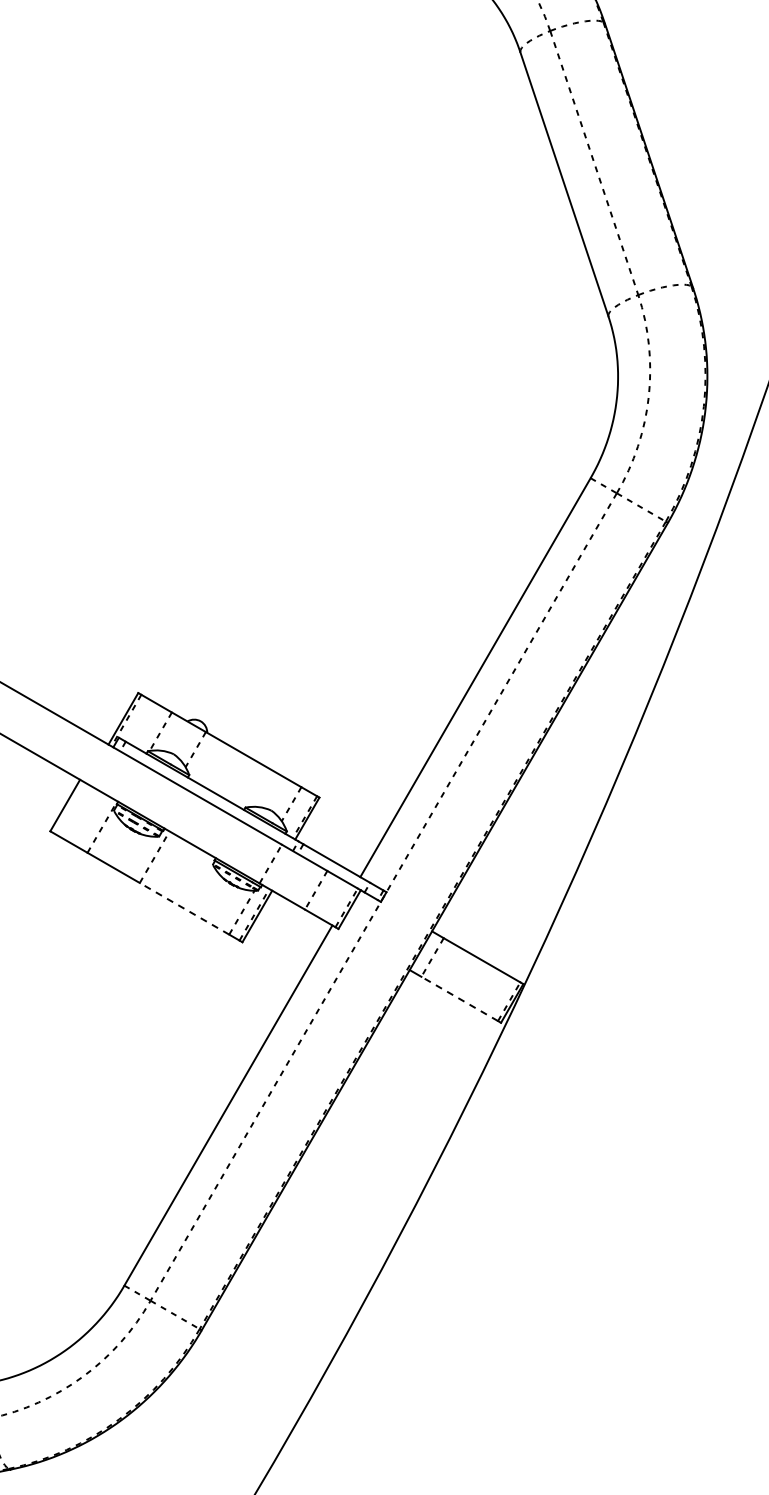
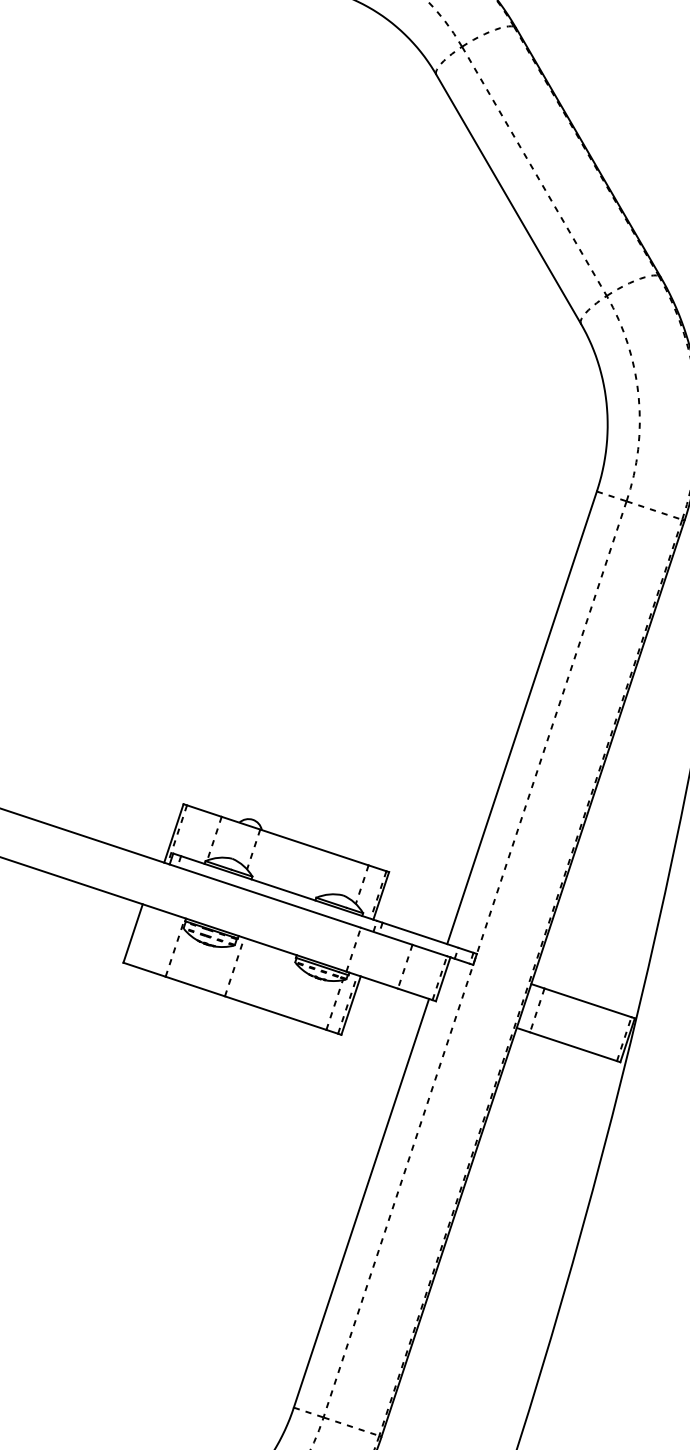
line: (184, 908) -> (275, 1012), dashed -> solid
line: (459, 998) -> (573, 1046), dashed -> solid

